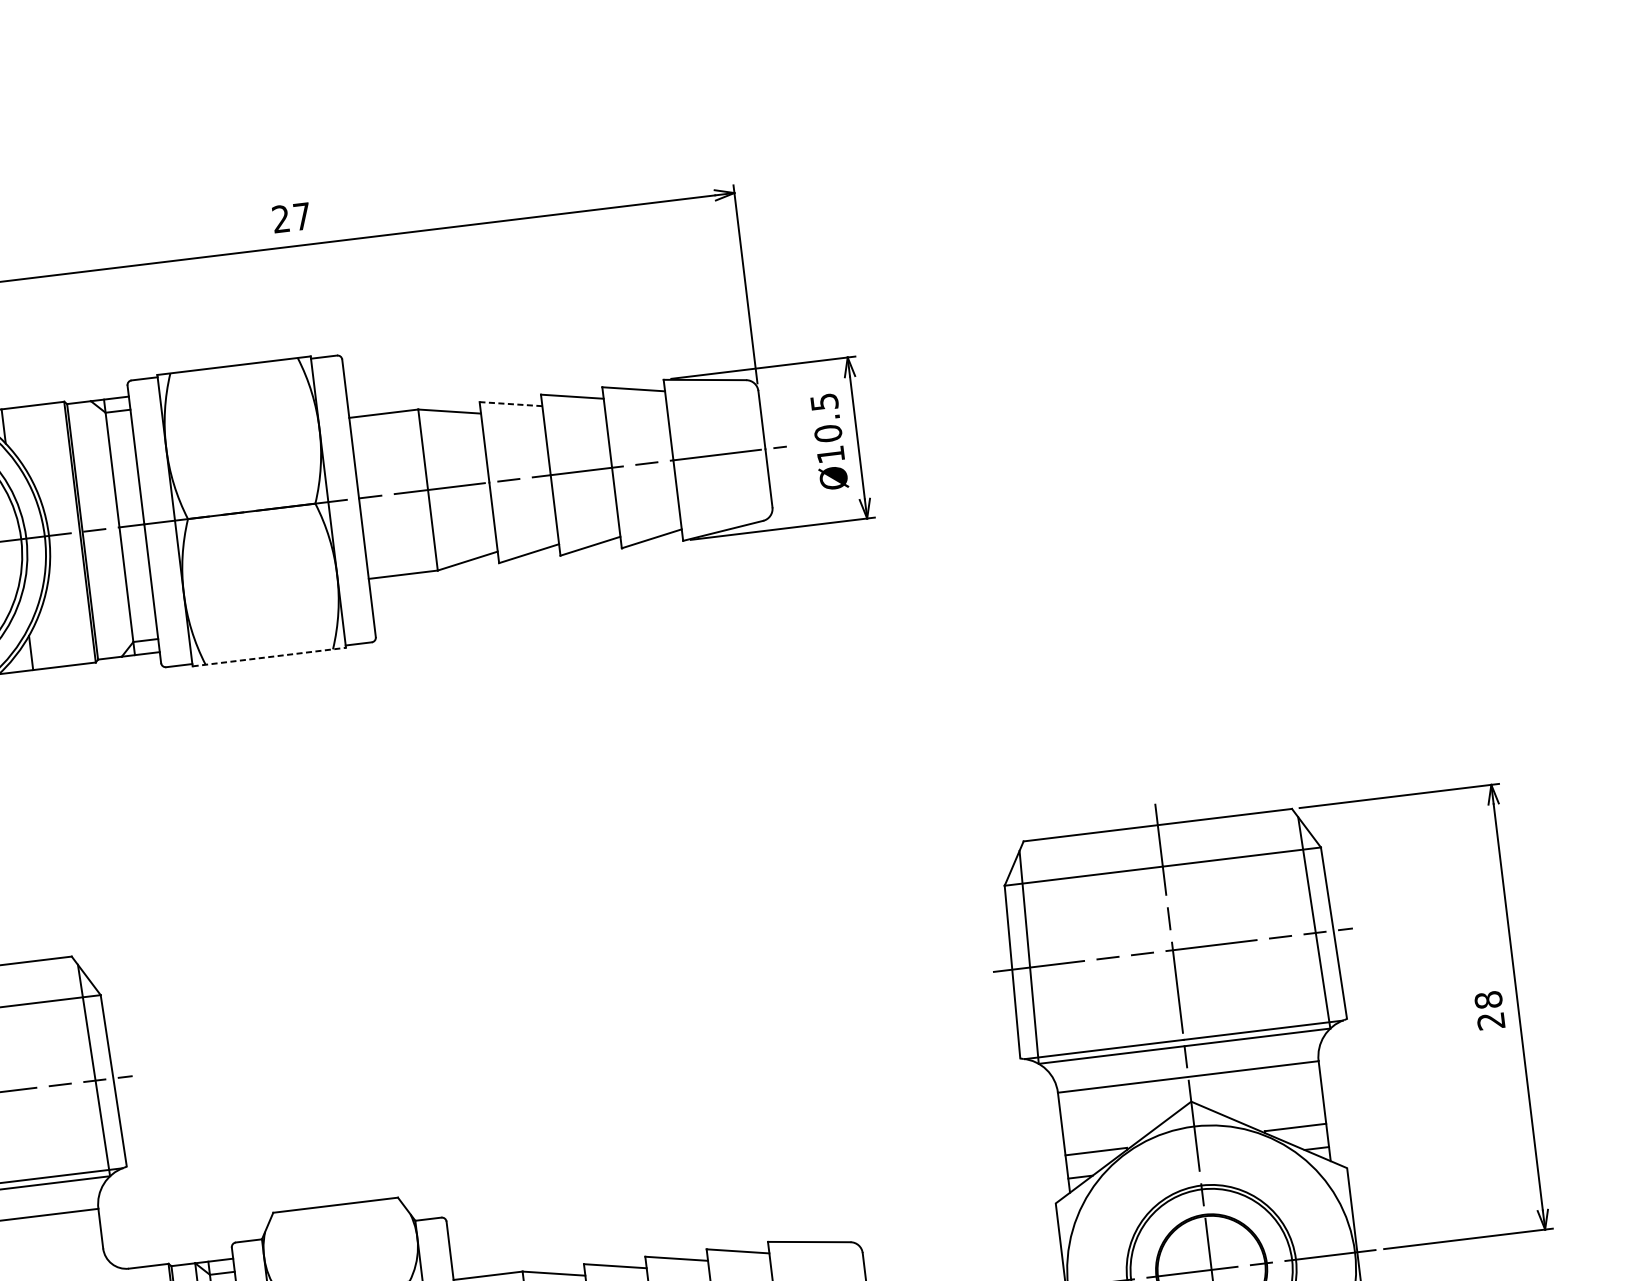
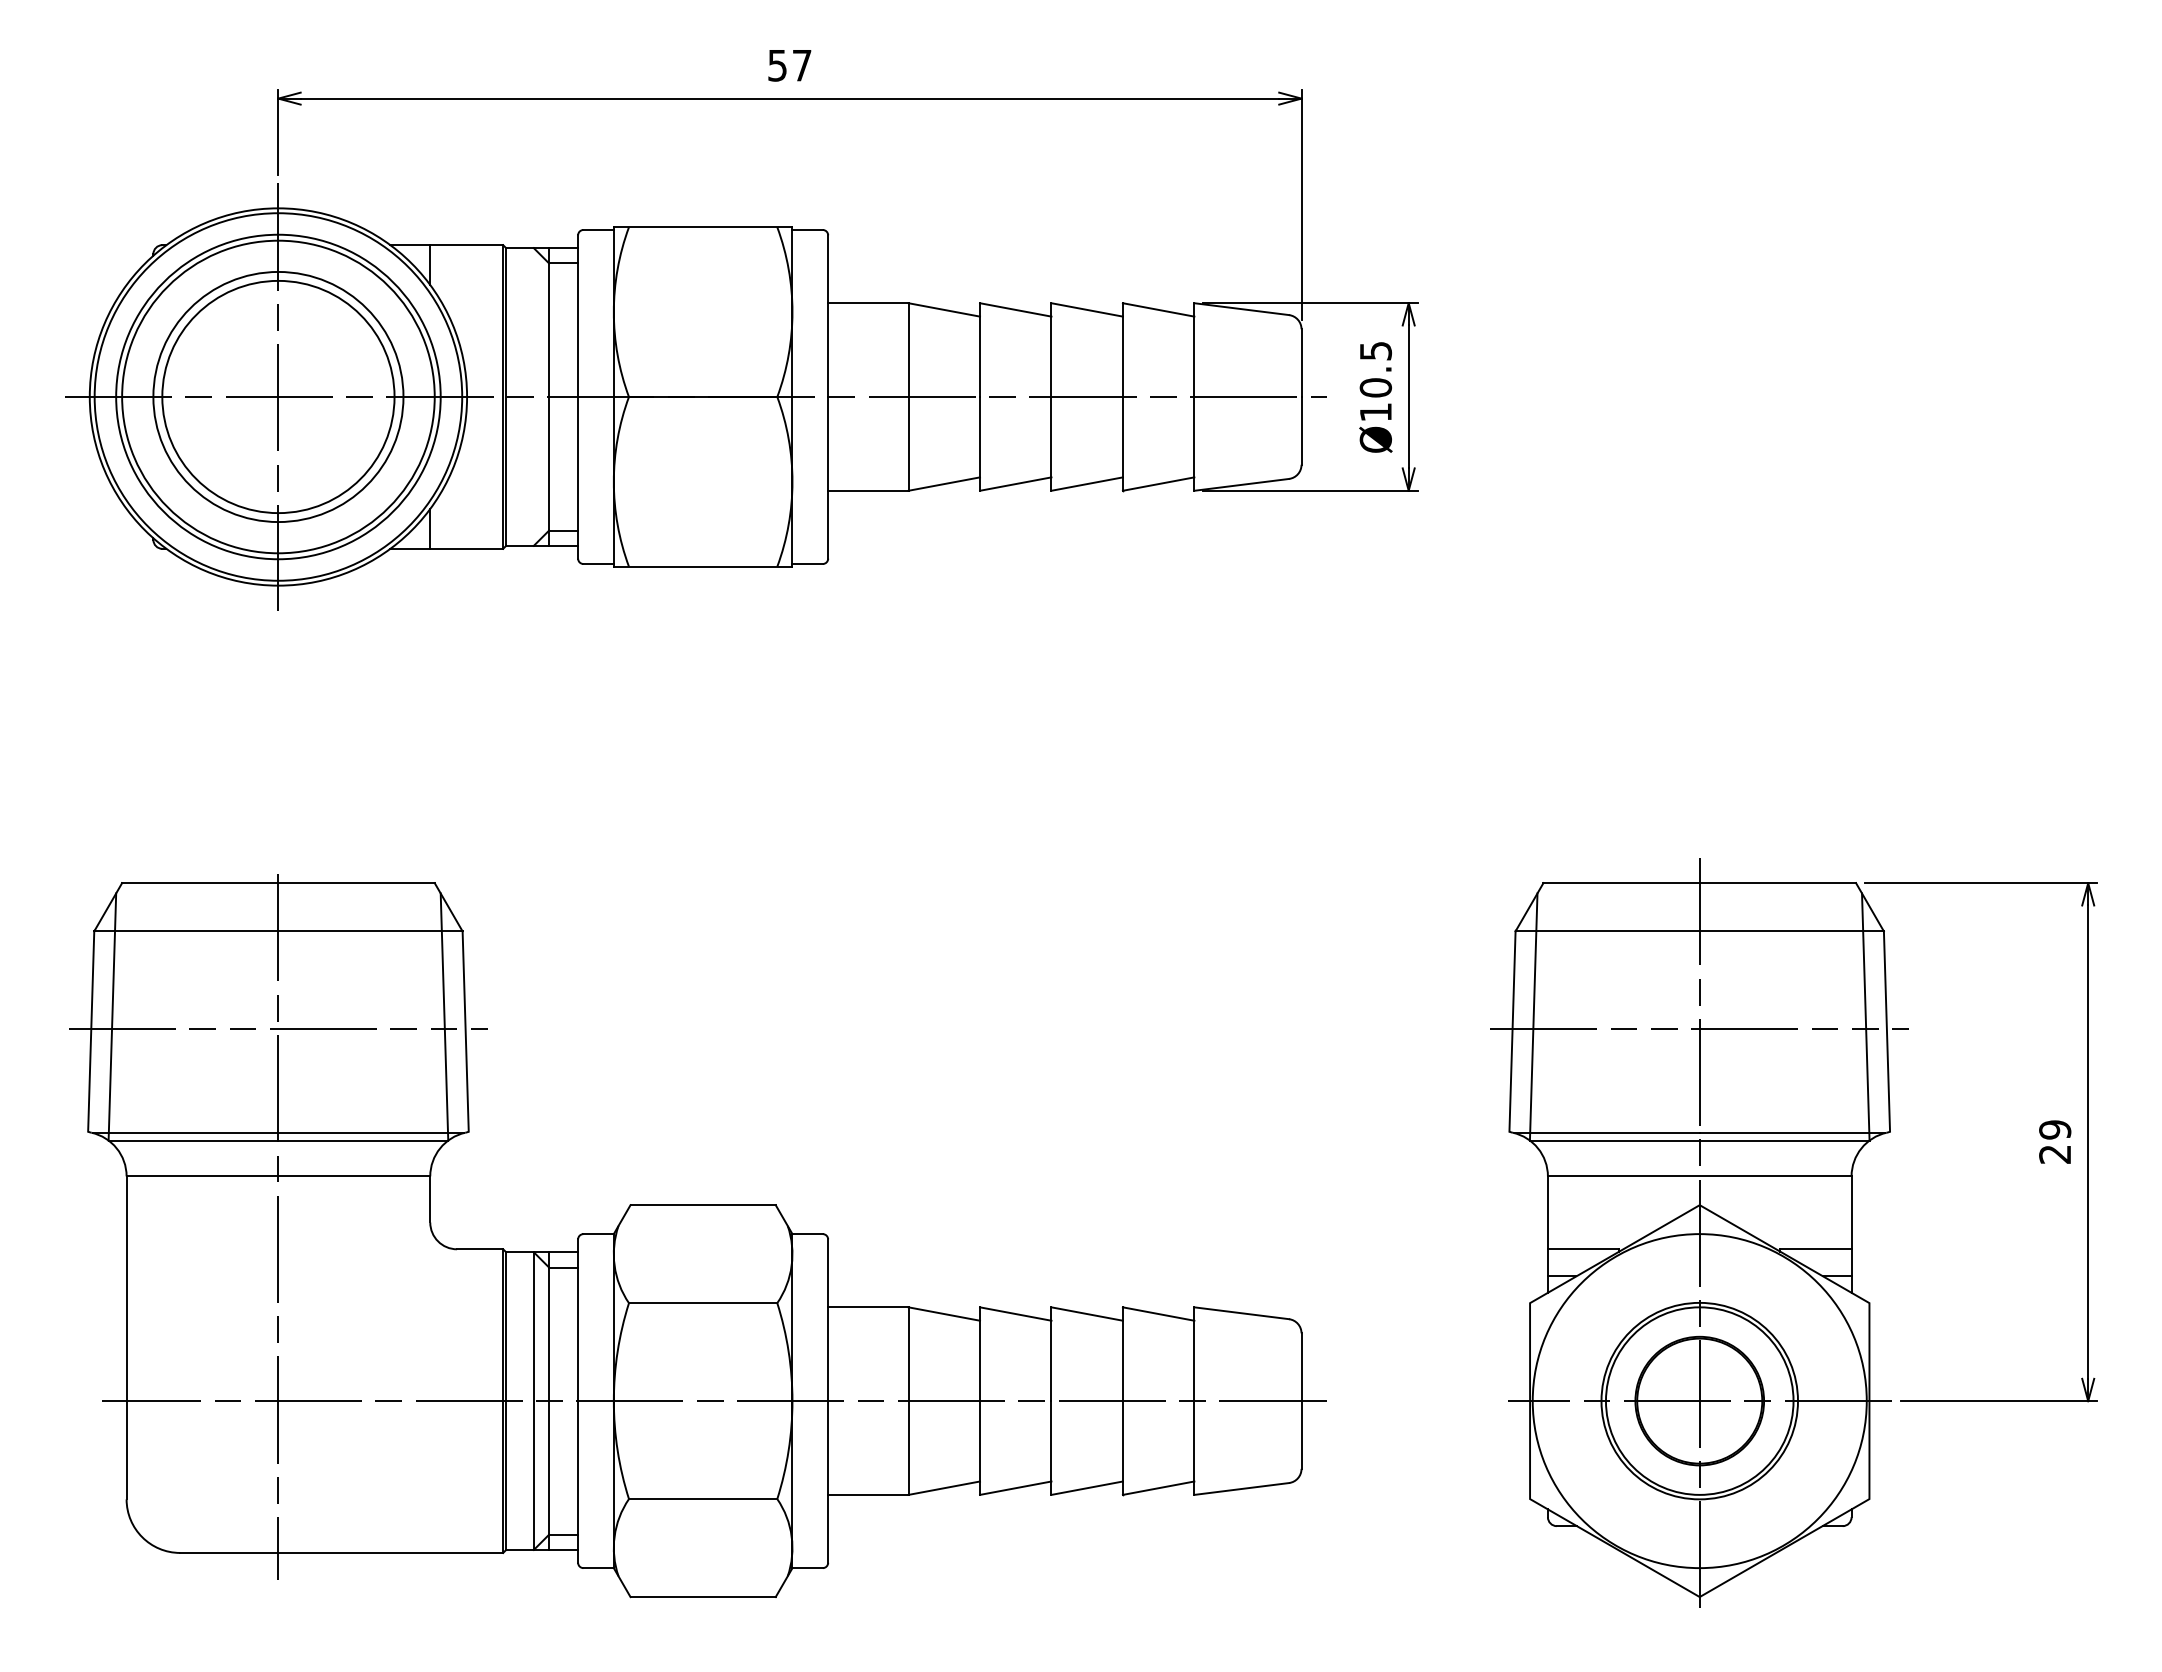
text: (281, 219) -> (777, 65), 27 -> 57
line: (510, 403) -> (1015, 309), dashed -> solid
line: (269, 656) -> (703, 566), dashed -> solid
text: (1488, 999) -> (2055, 1129), 28 -> 29

